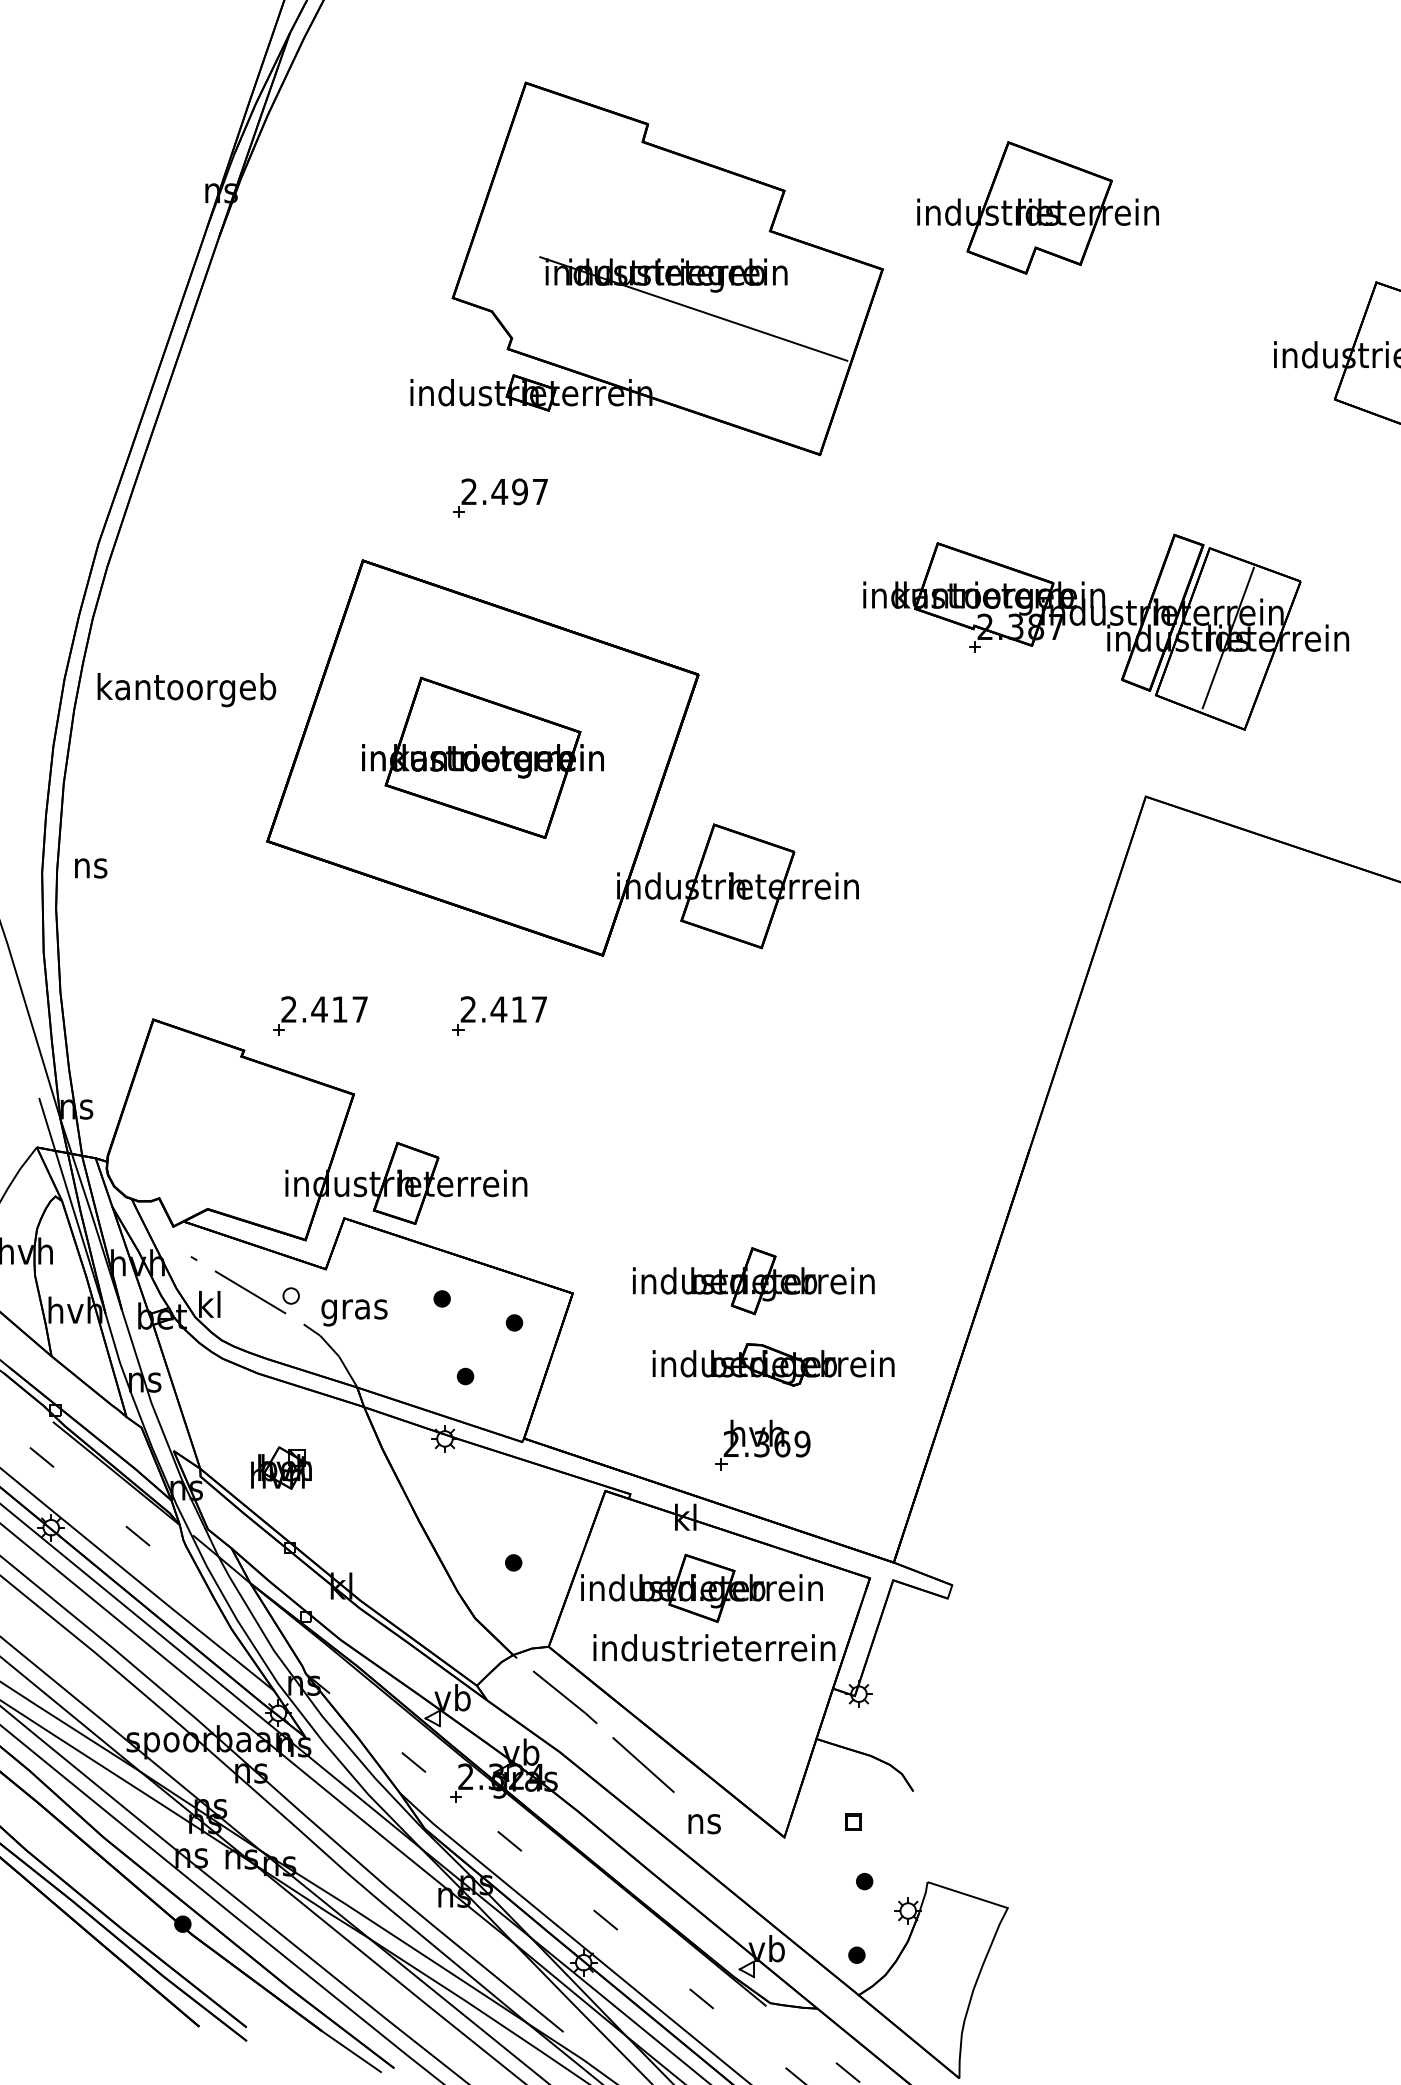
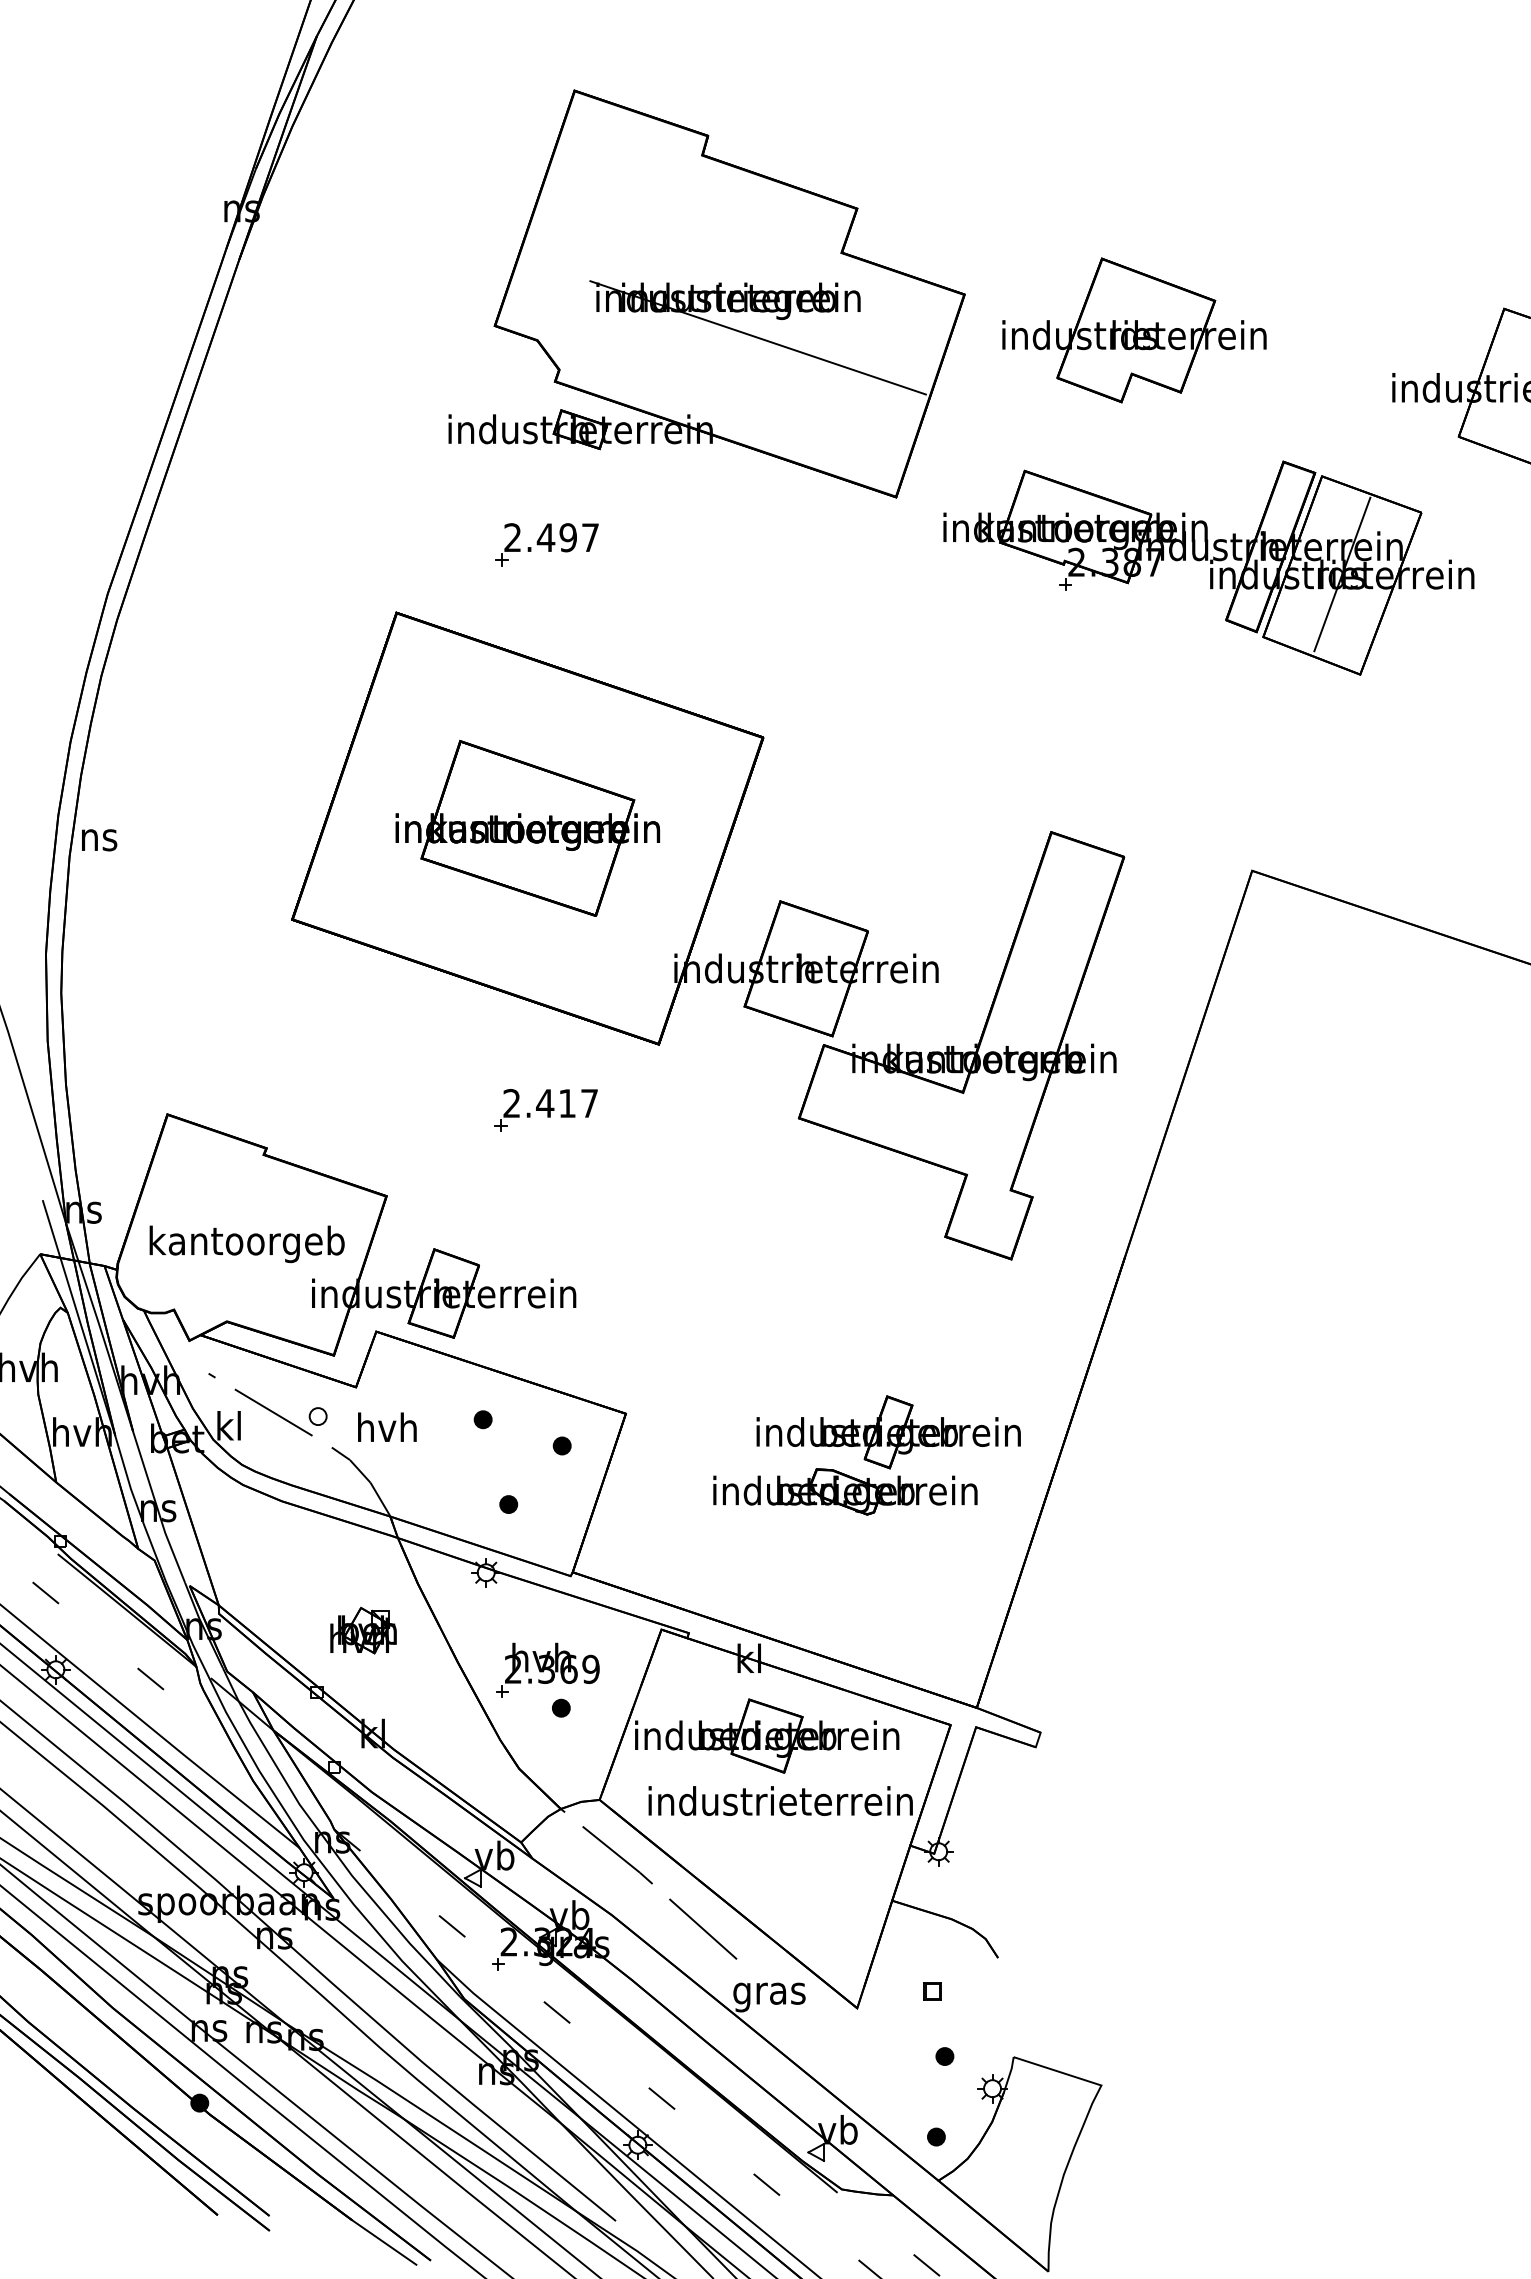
part: (1038, 208) -> (1134, 330), moved
part: (1105, 631) -> (1208, 567), moved
text: (186, 690) -> (246, 1244), moved
text: (91, 868) -> (99, 840), moved
part: (879, 962) -> (961, 1052), added
part: (319, 1015) -> (349, 1110), removed
part: (753, 1281) -> (888, 1432), moved
text: (354, 1308) -> (387, 1430), gras -> hvh
part: (762, 1444) -> (547, 1669), moved
part: (281, 1467) -> (363, 1630), moved
text: (704, 1827) -> (769, 1997), ns -> gras

